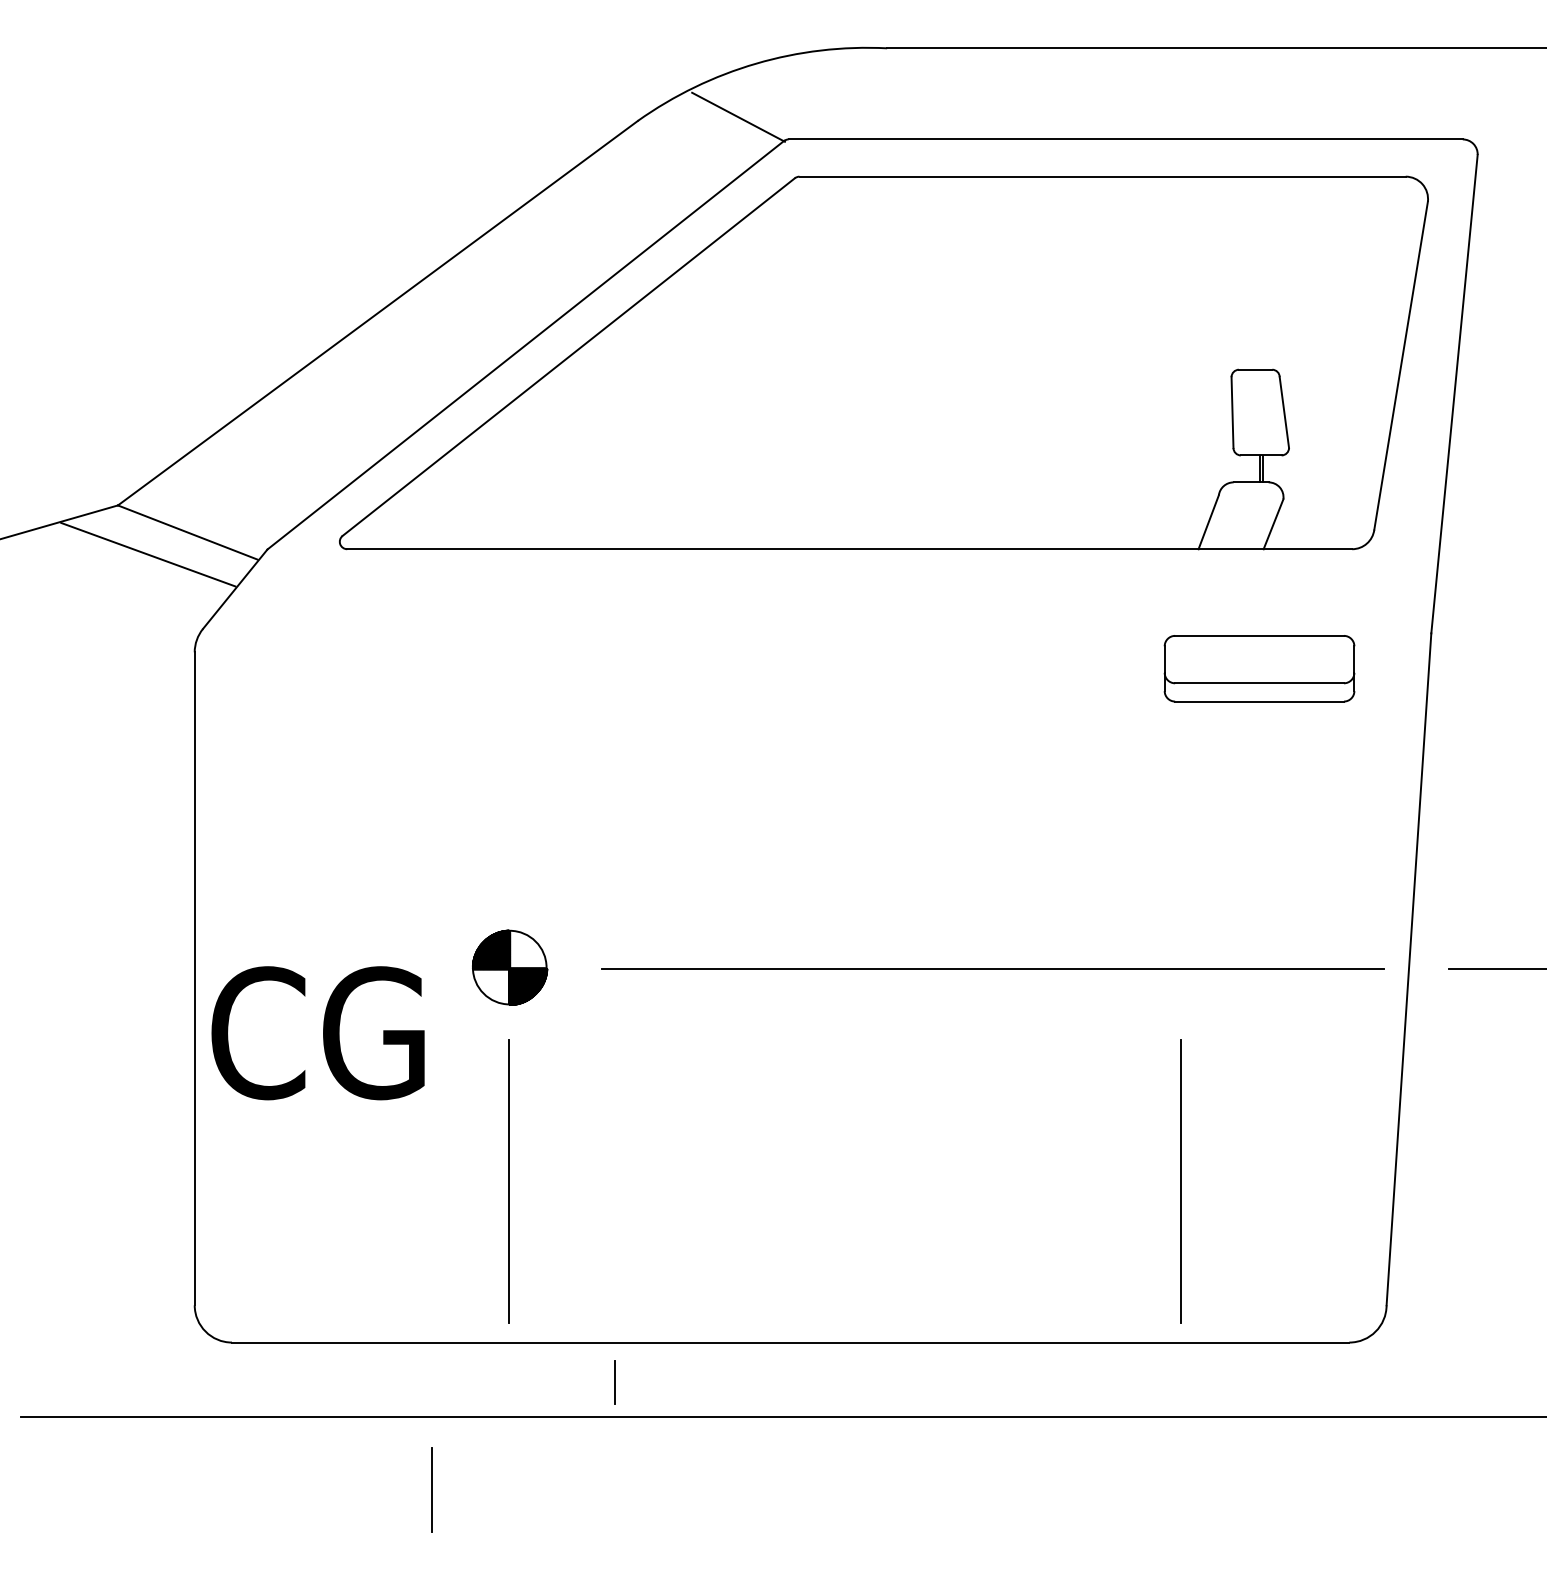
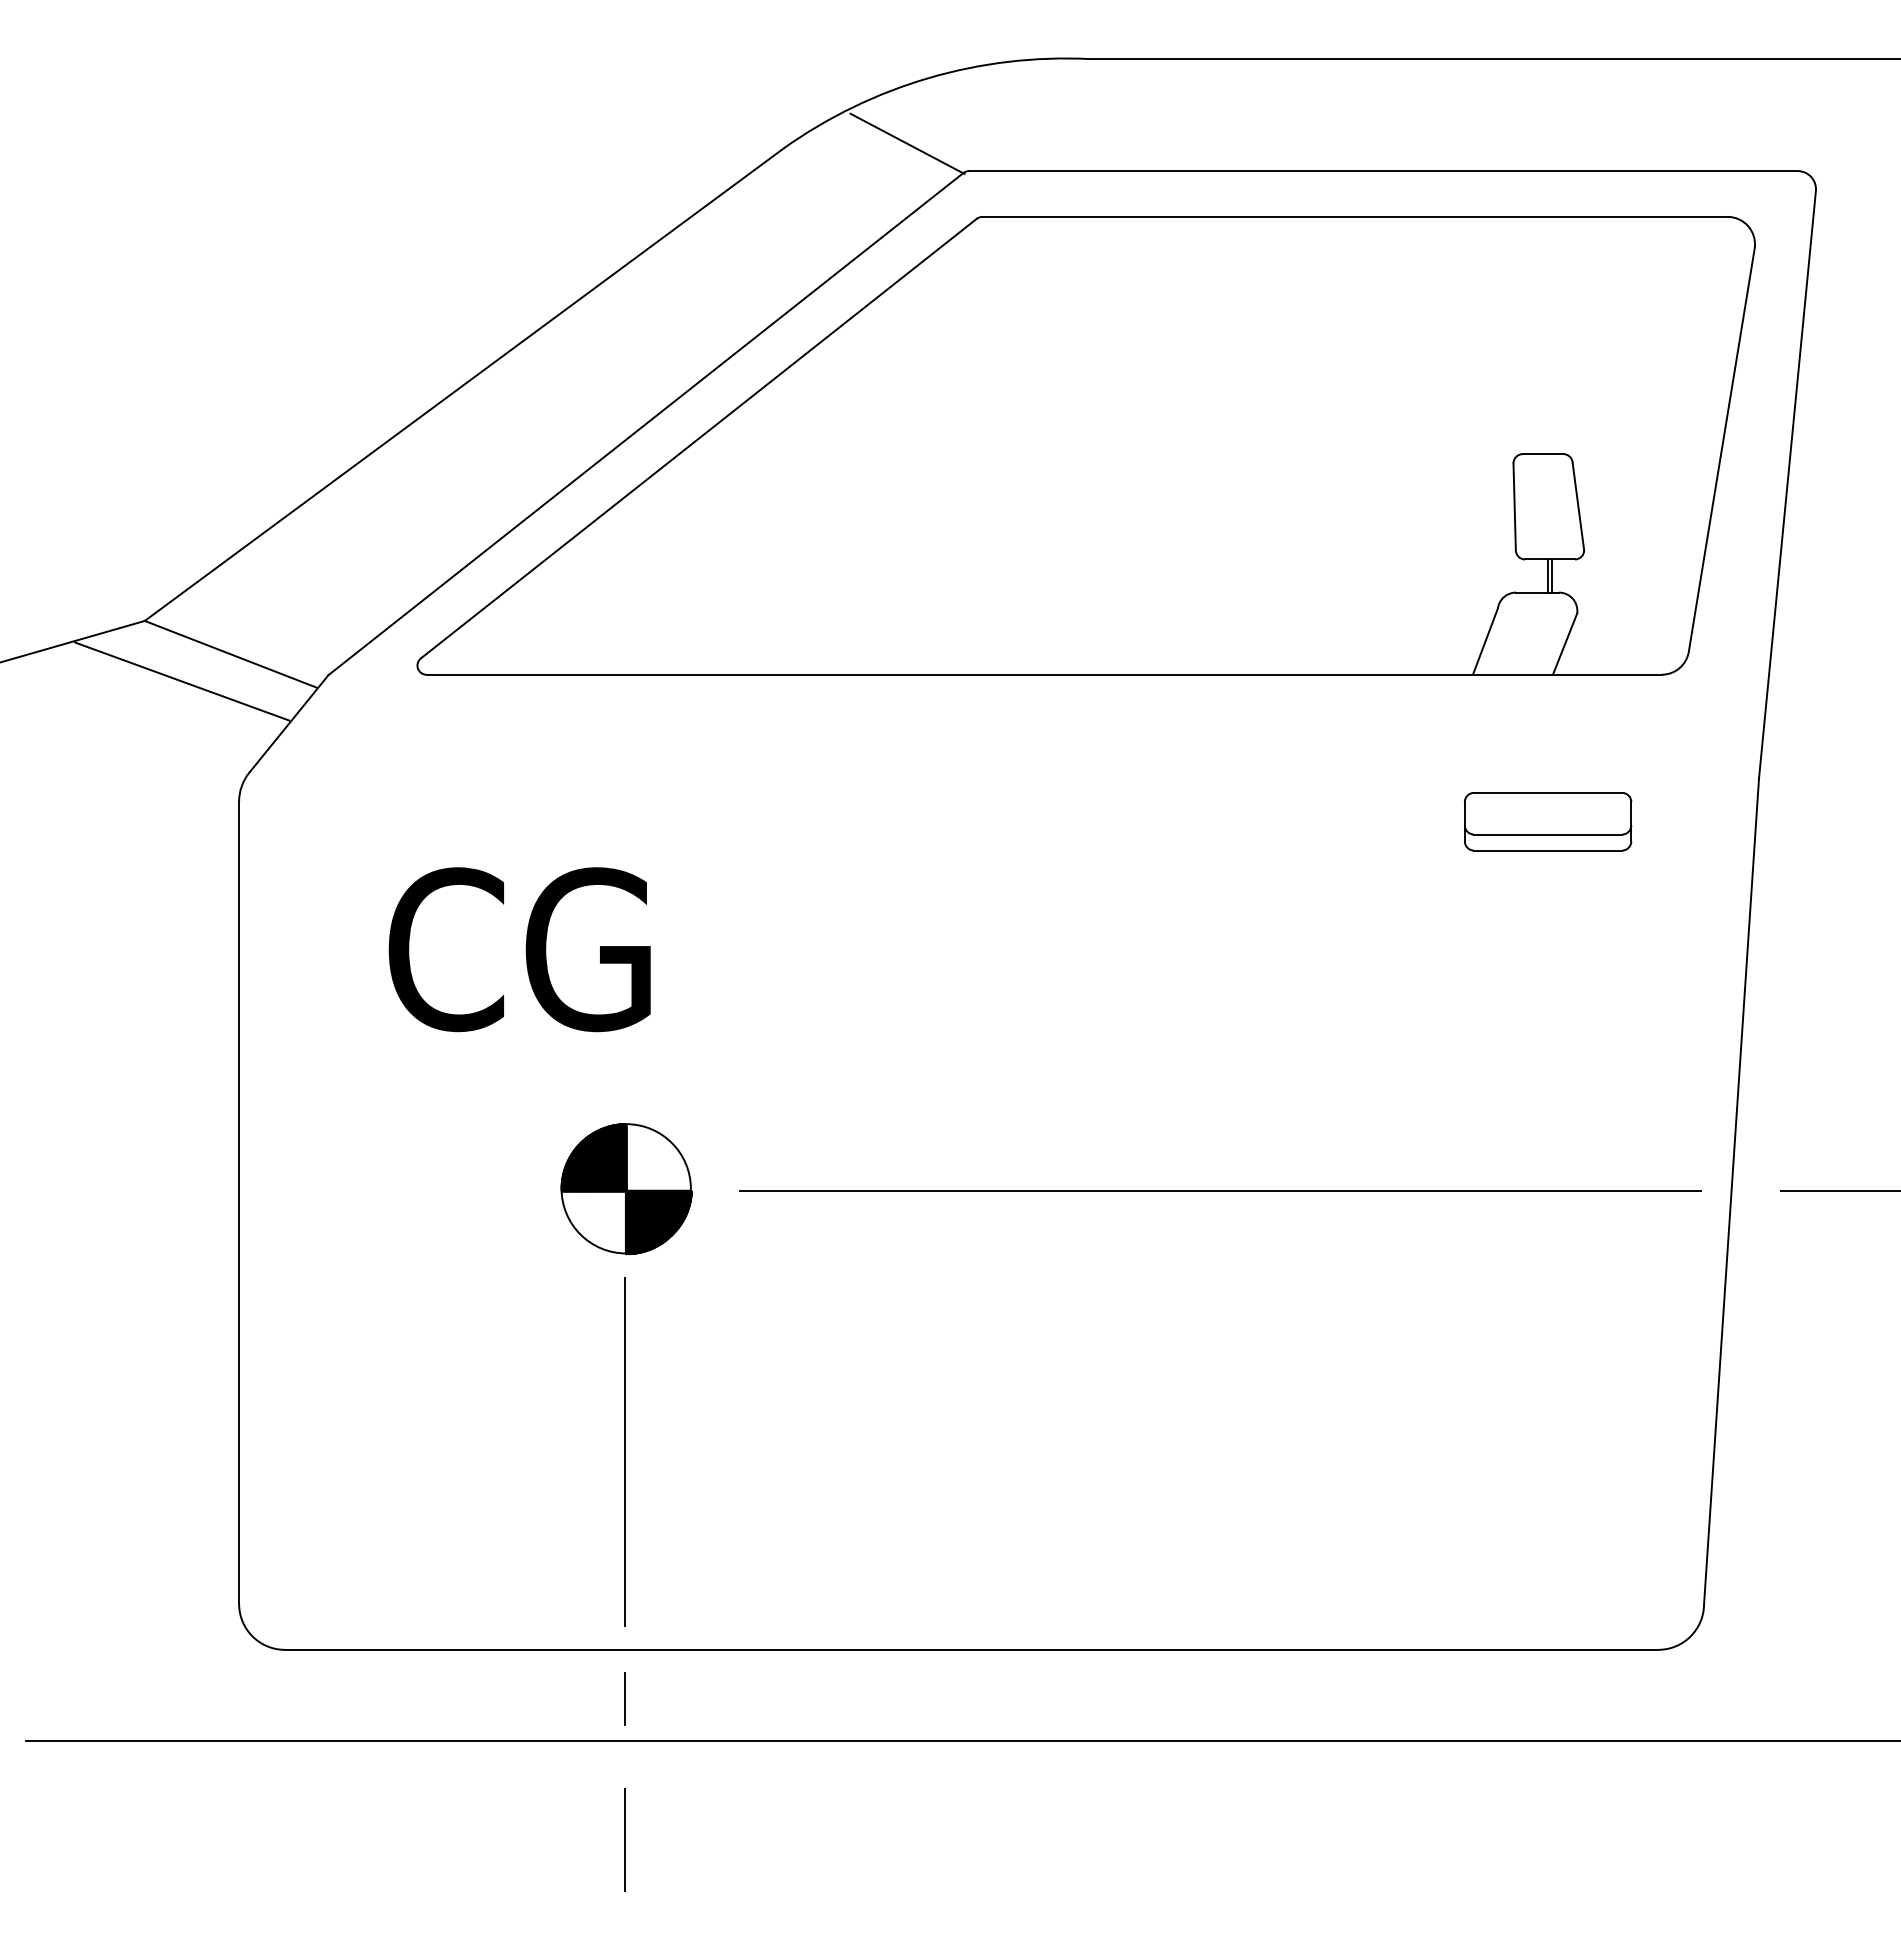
part: (1260, 668) -> (1548, 821), size x0.71
part: (509, 968) -> (626, 1189), size x1.43
text: (317, 1033) -> (519, 949), moved
line: (1180, 1181) -> (1450, 1451), removed
line: (614, 1382) -> (624, 1698), moved
line: (431, 1489) -> (624, 1839), moved

